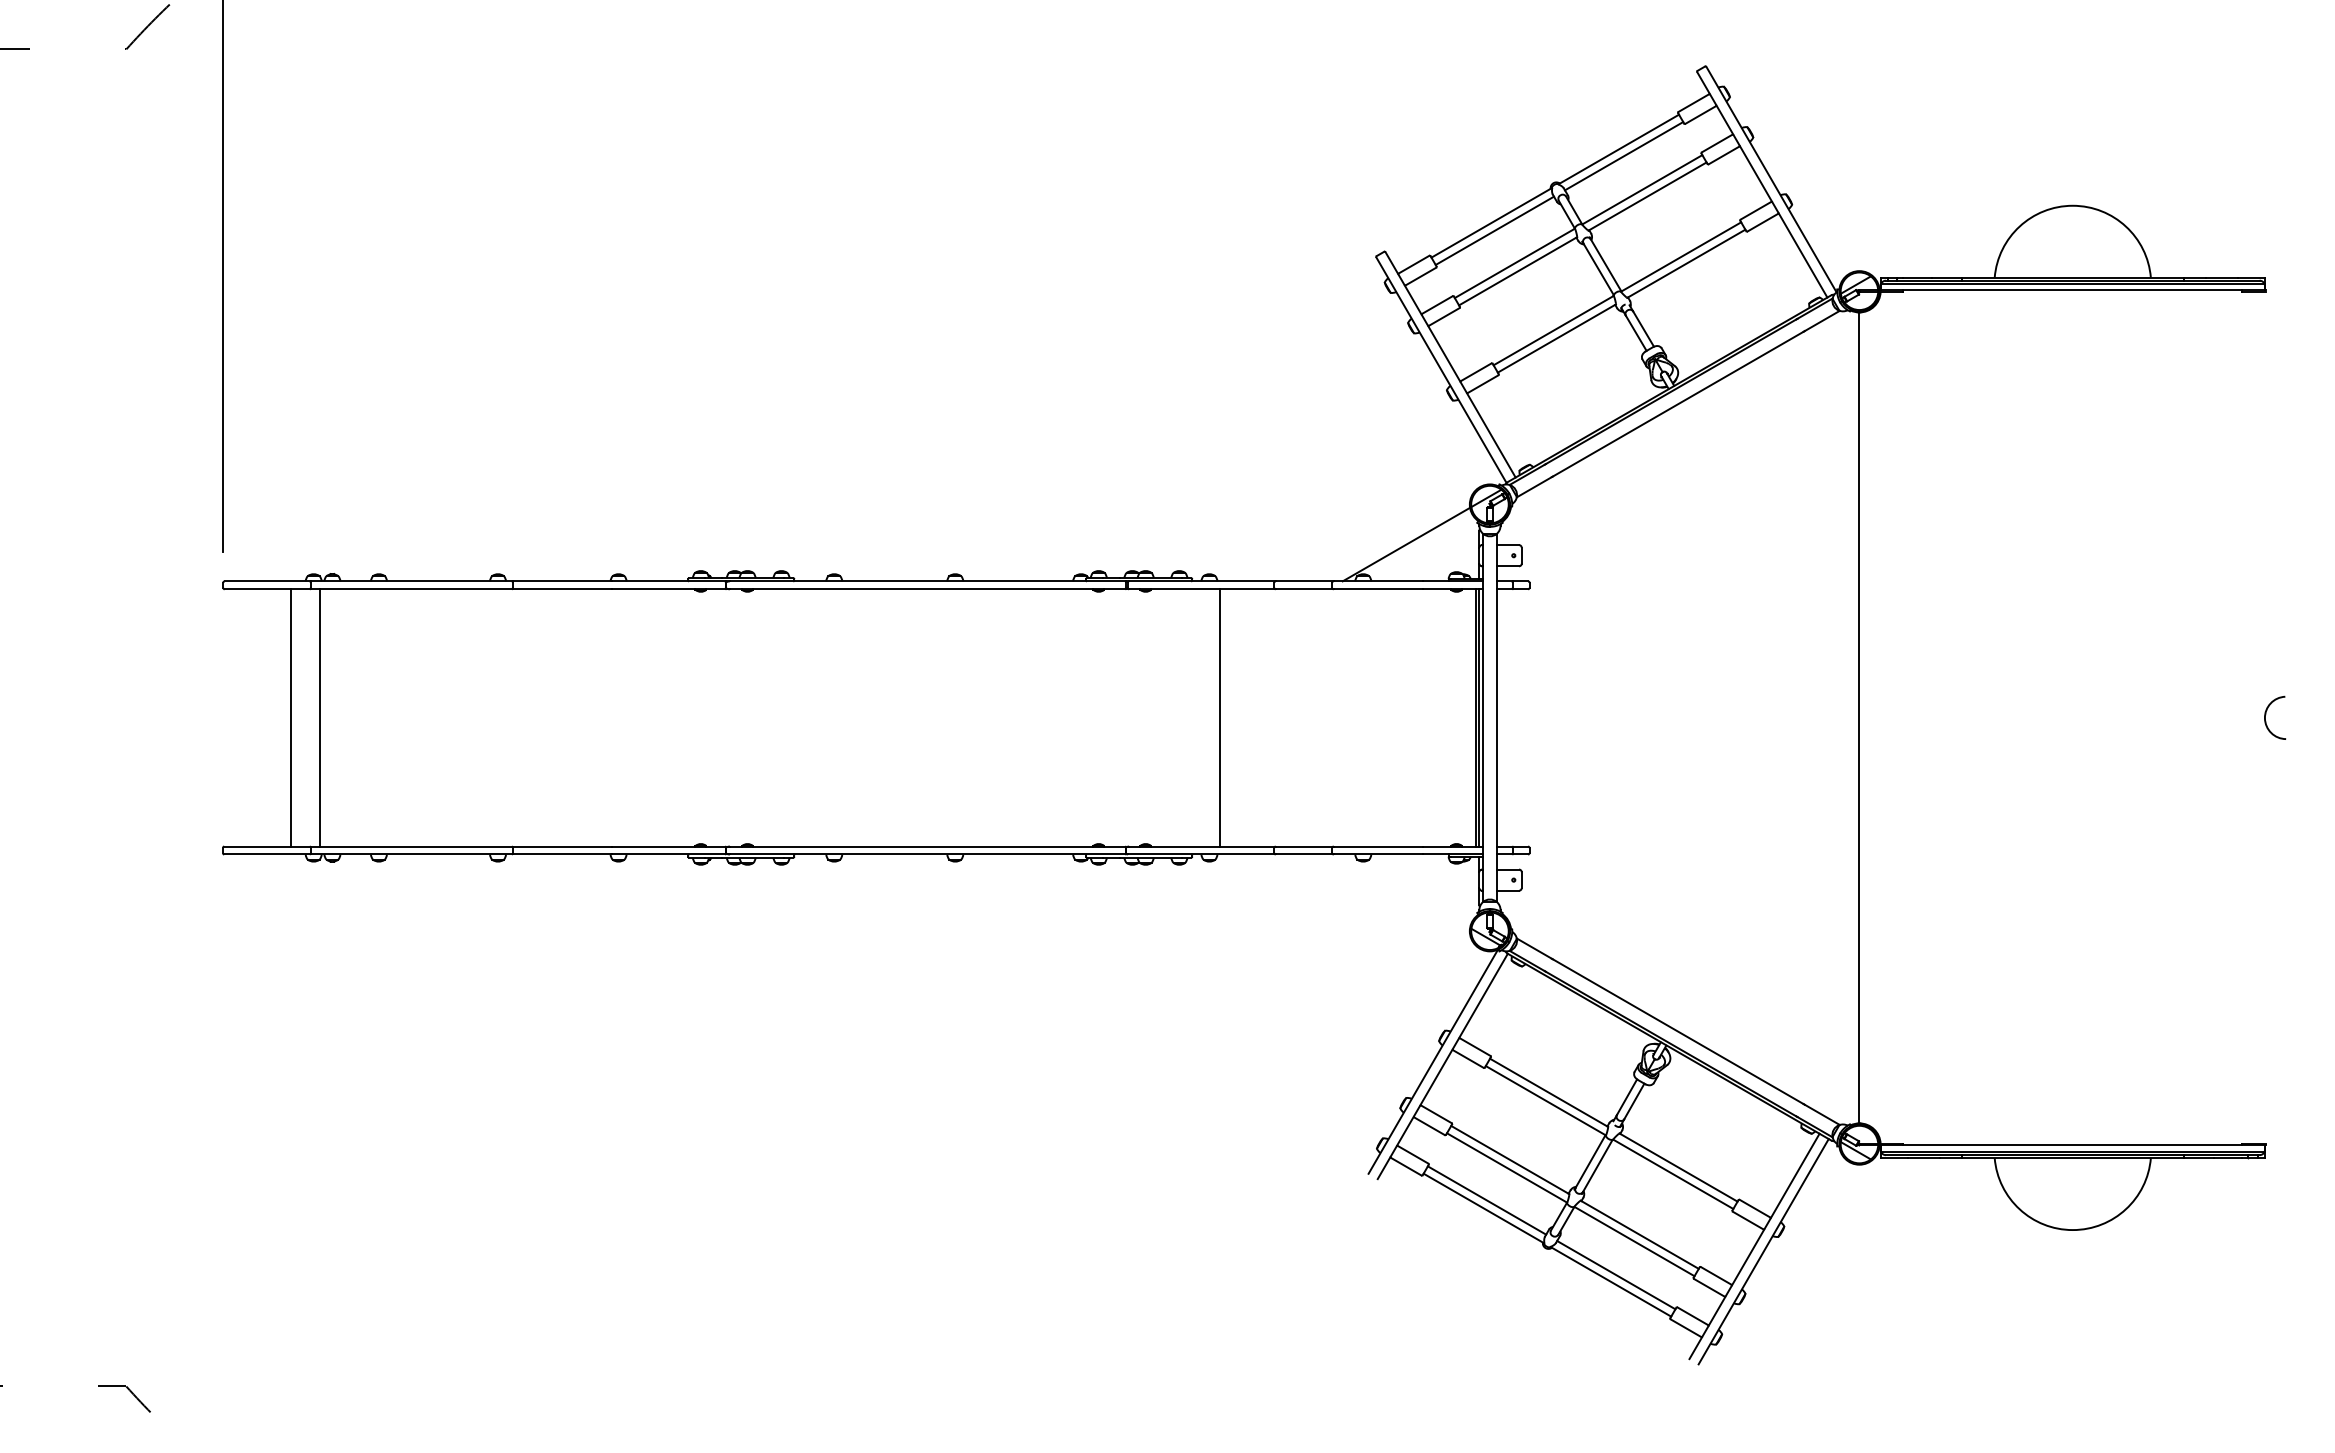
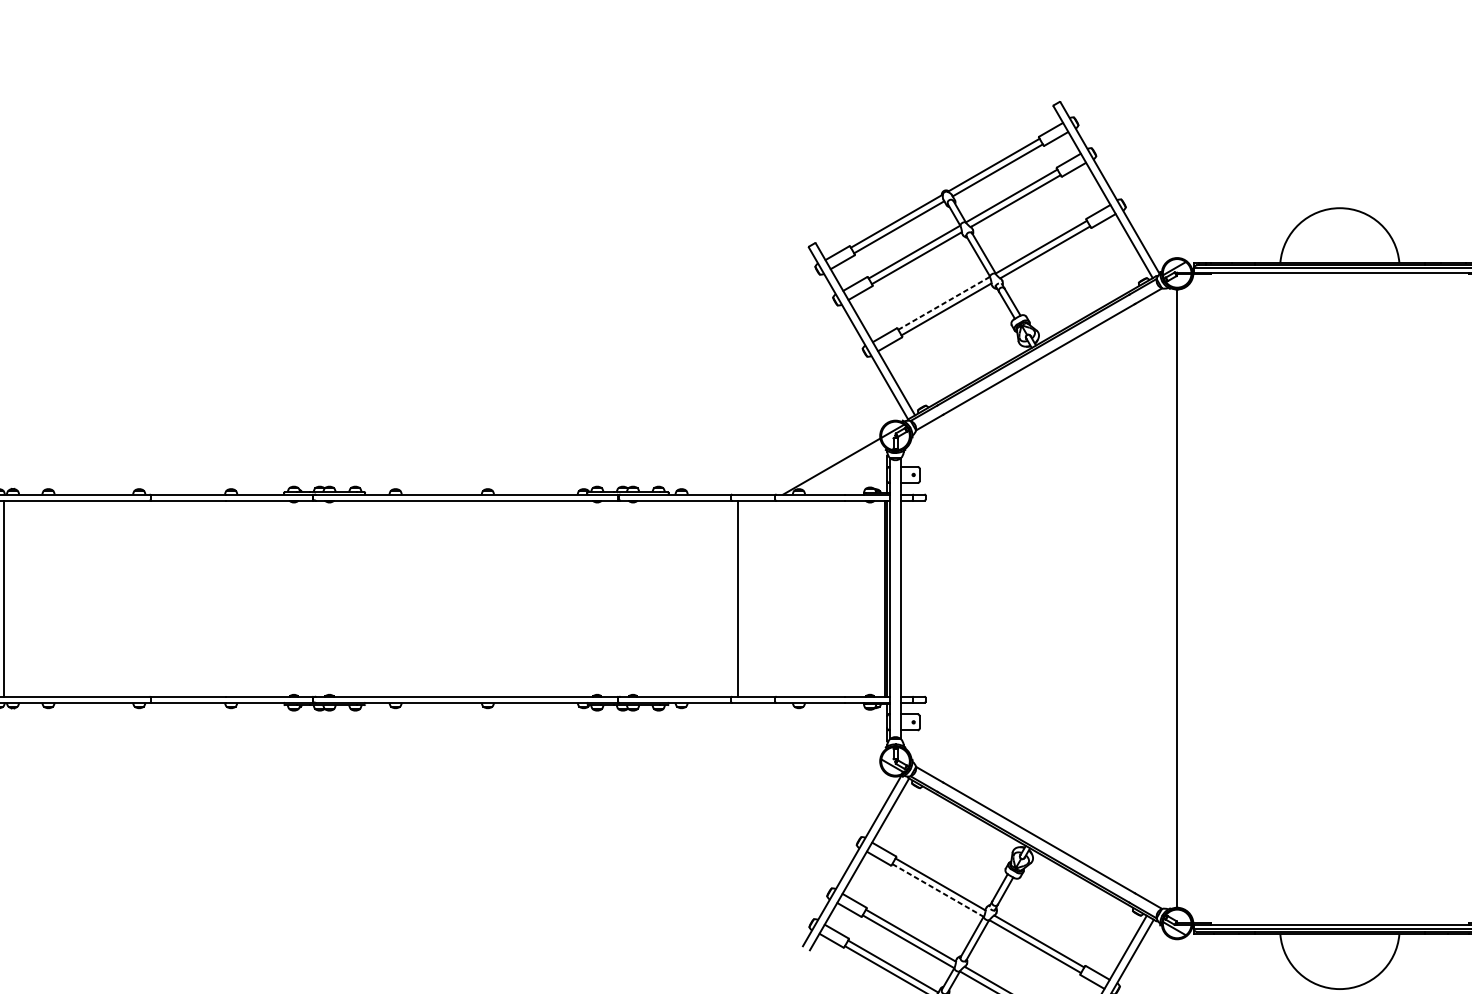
line: (1553, 330) -> (943, 303), solid -> dashed
line: (1219, 717) -> (738, 598), moved
line: (1546, 1100) -> (938, 890), solid -> dashed

